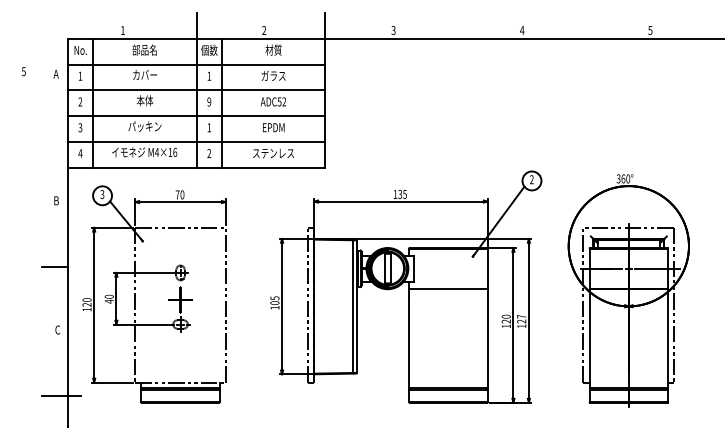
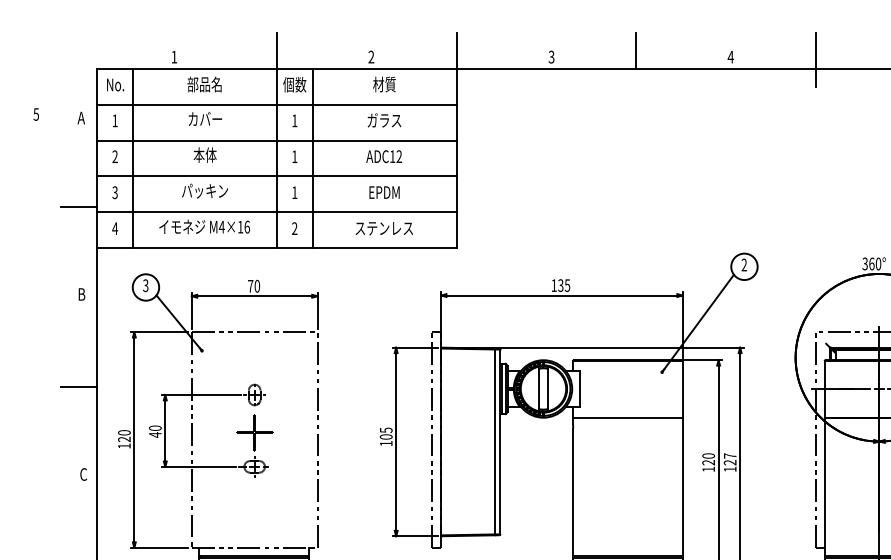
line: (454, 25) -> (636, 50), added
line: (583, 31) -> (816, 58), added
text: (209, 101) -> (295, 156), 9 -> 1
text: (279, 101) -> (392, 156), ADC52 -> ADC12
line: (54, 138) -> (79, 207), added

